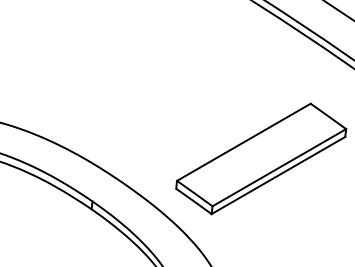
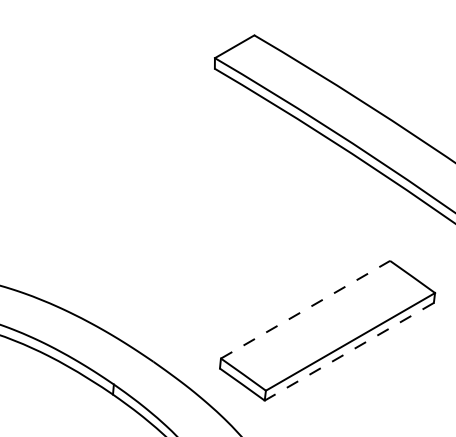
line: (243, 142) -> (305, 309), solid -> dashed
line: (278, 175) -> (349, 351), solid -> dashed

